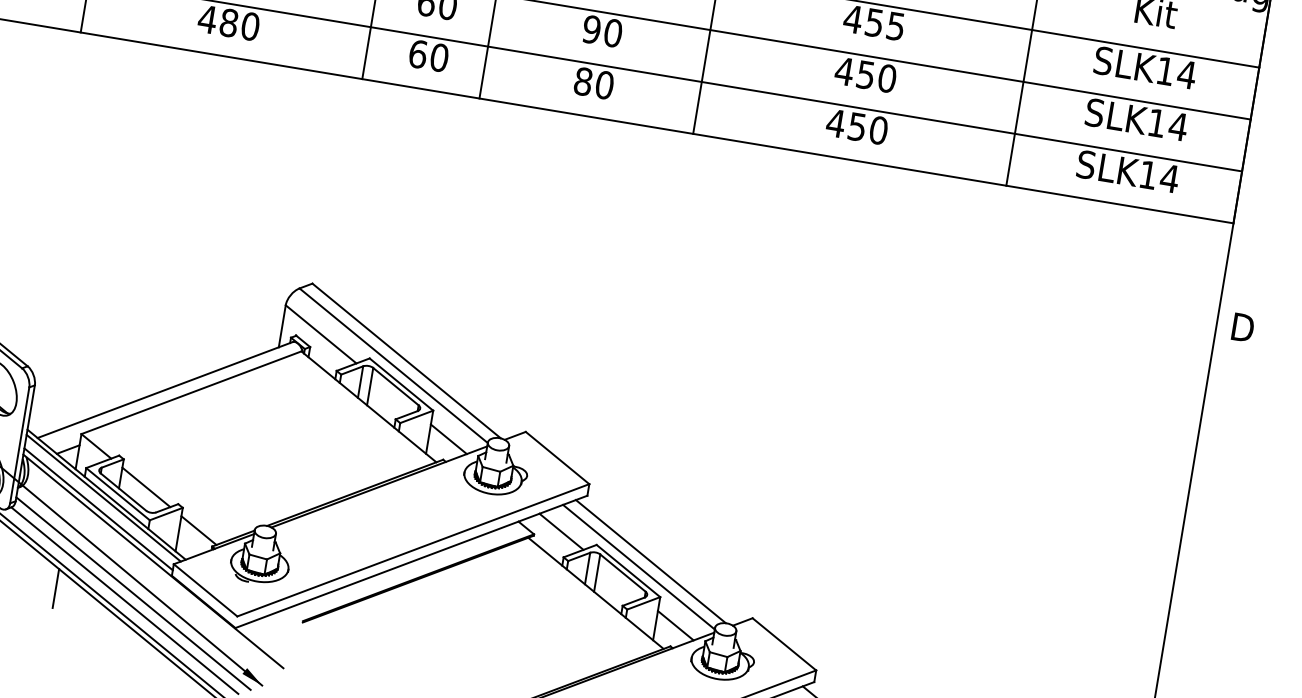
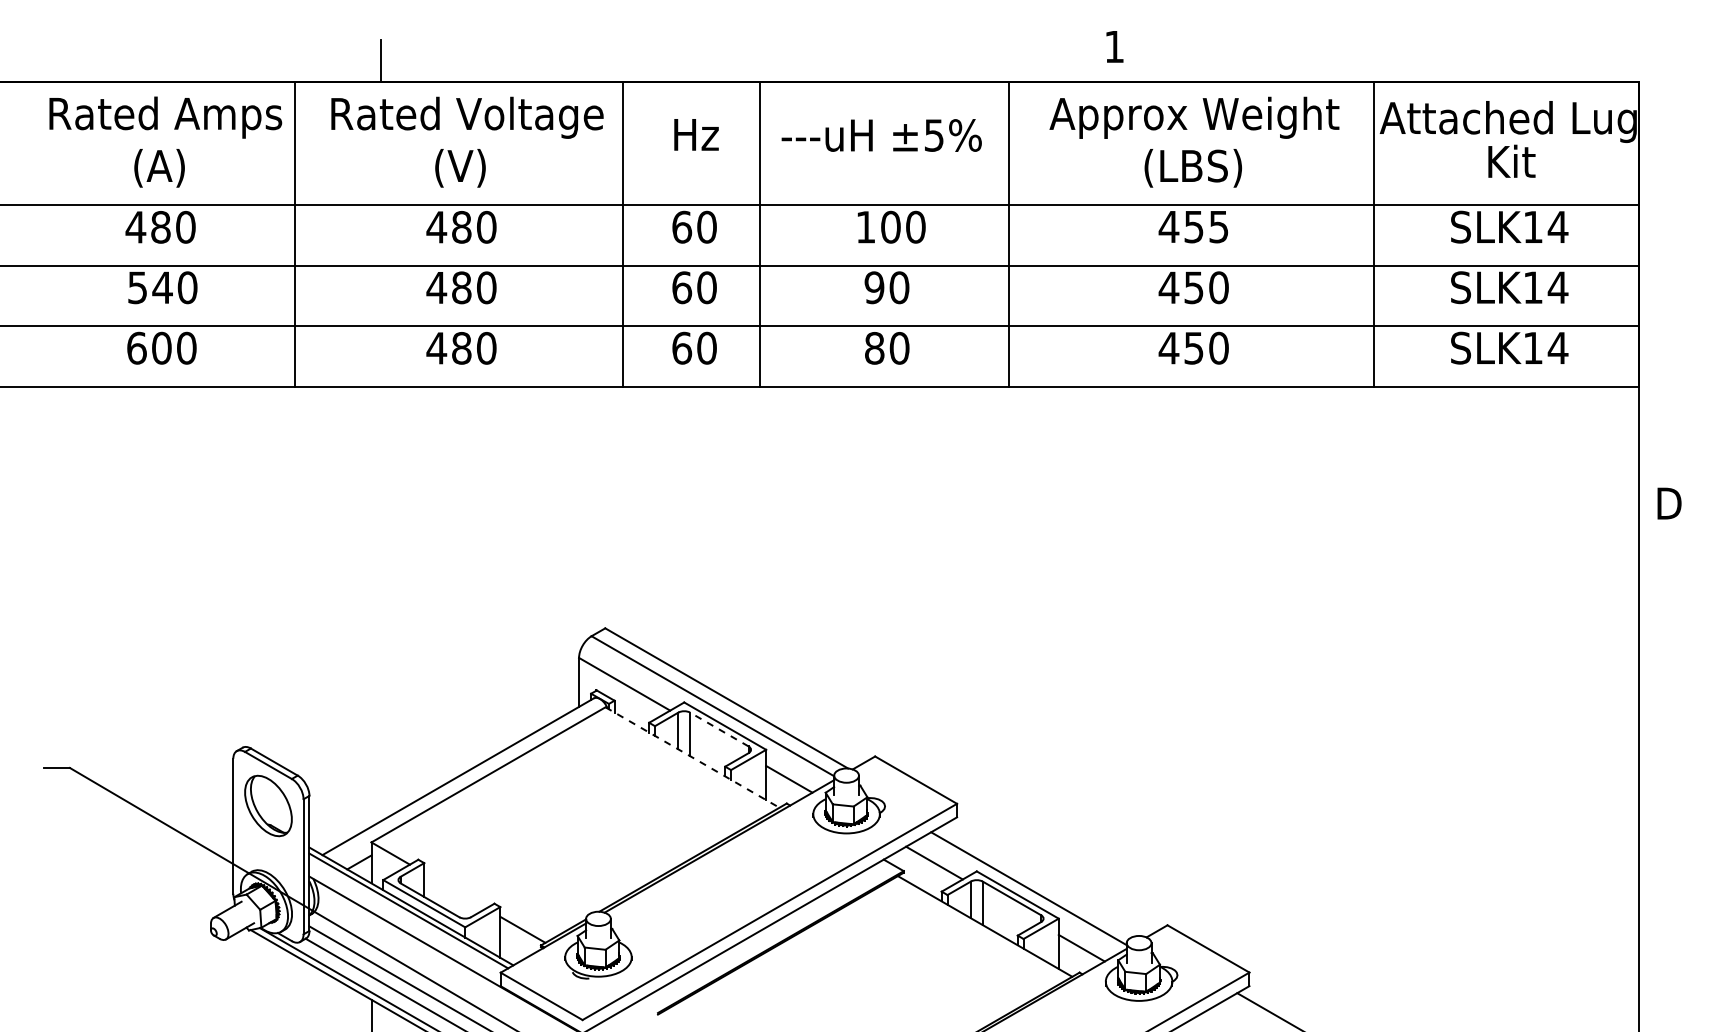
line: (396, 386) -> (719, 729), solid -> dashed
line: (368, 406) -> (692, 757), solid -> dashed
line: (146, 487) -> (455, 890), removed
line: (98, 509) -> (404, 924), removed
line: (651, 561) -> (1041, 879), removed

